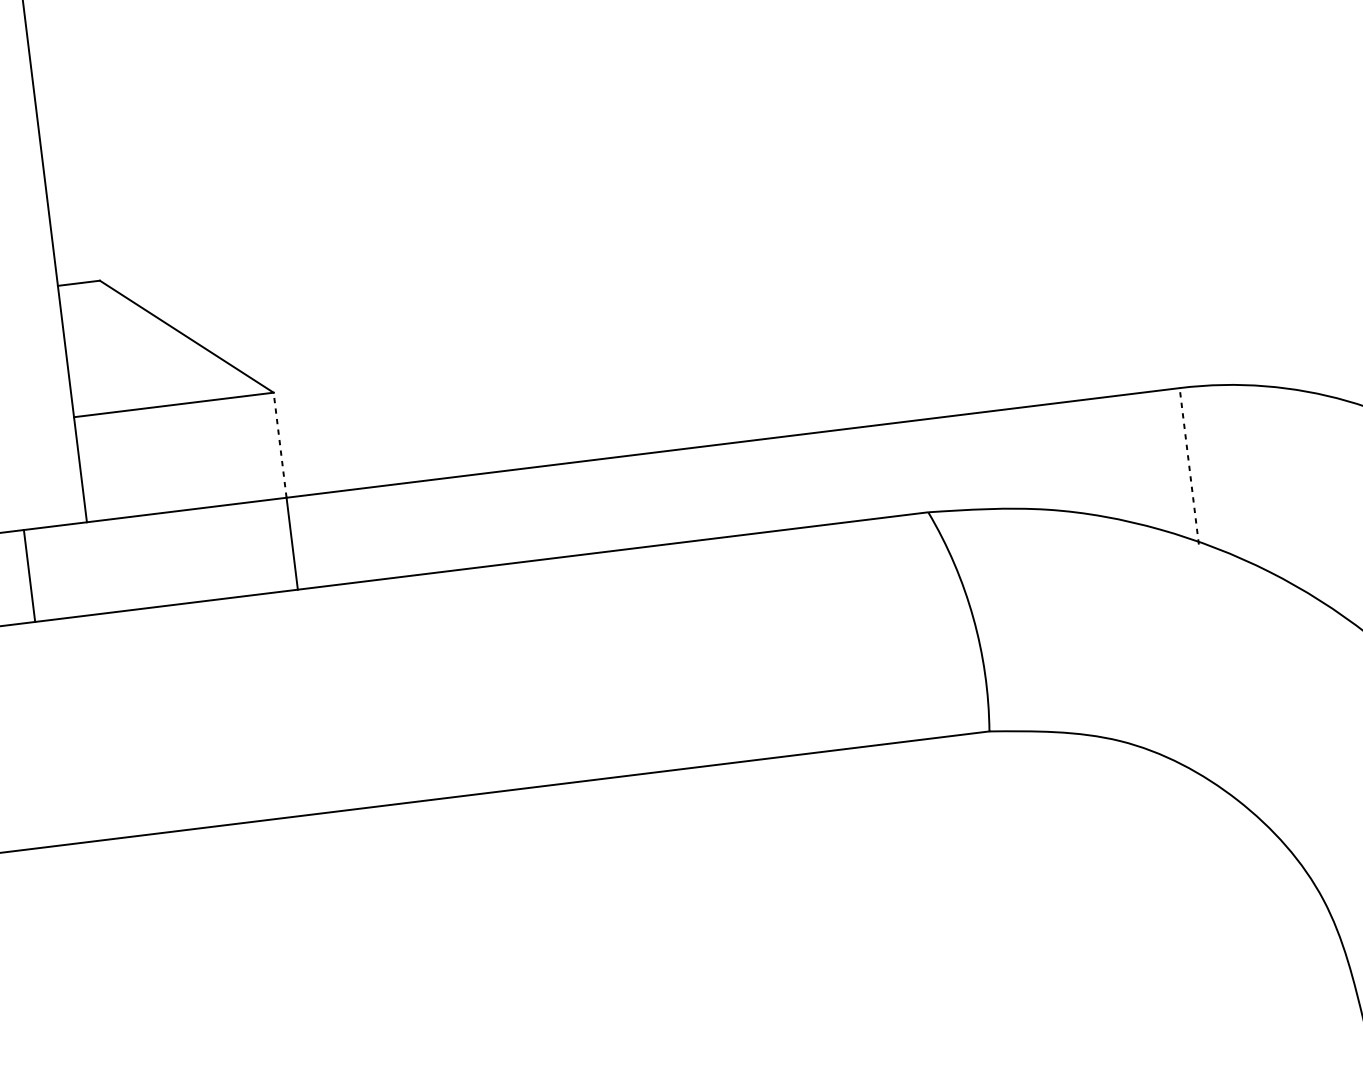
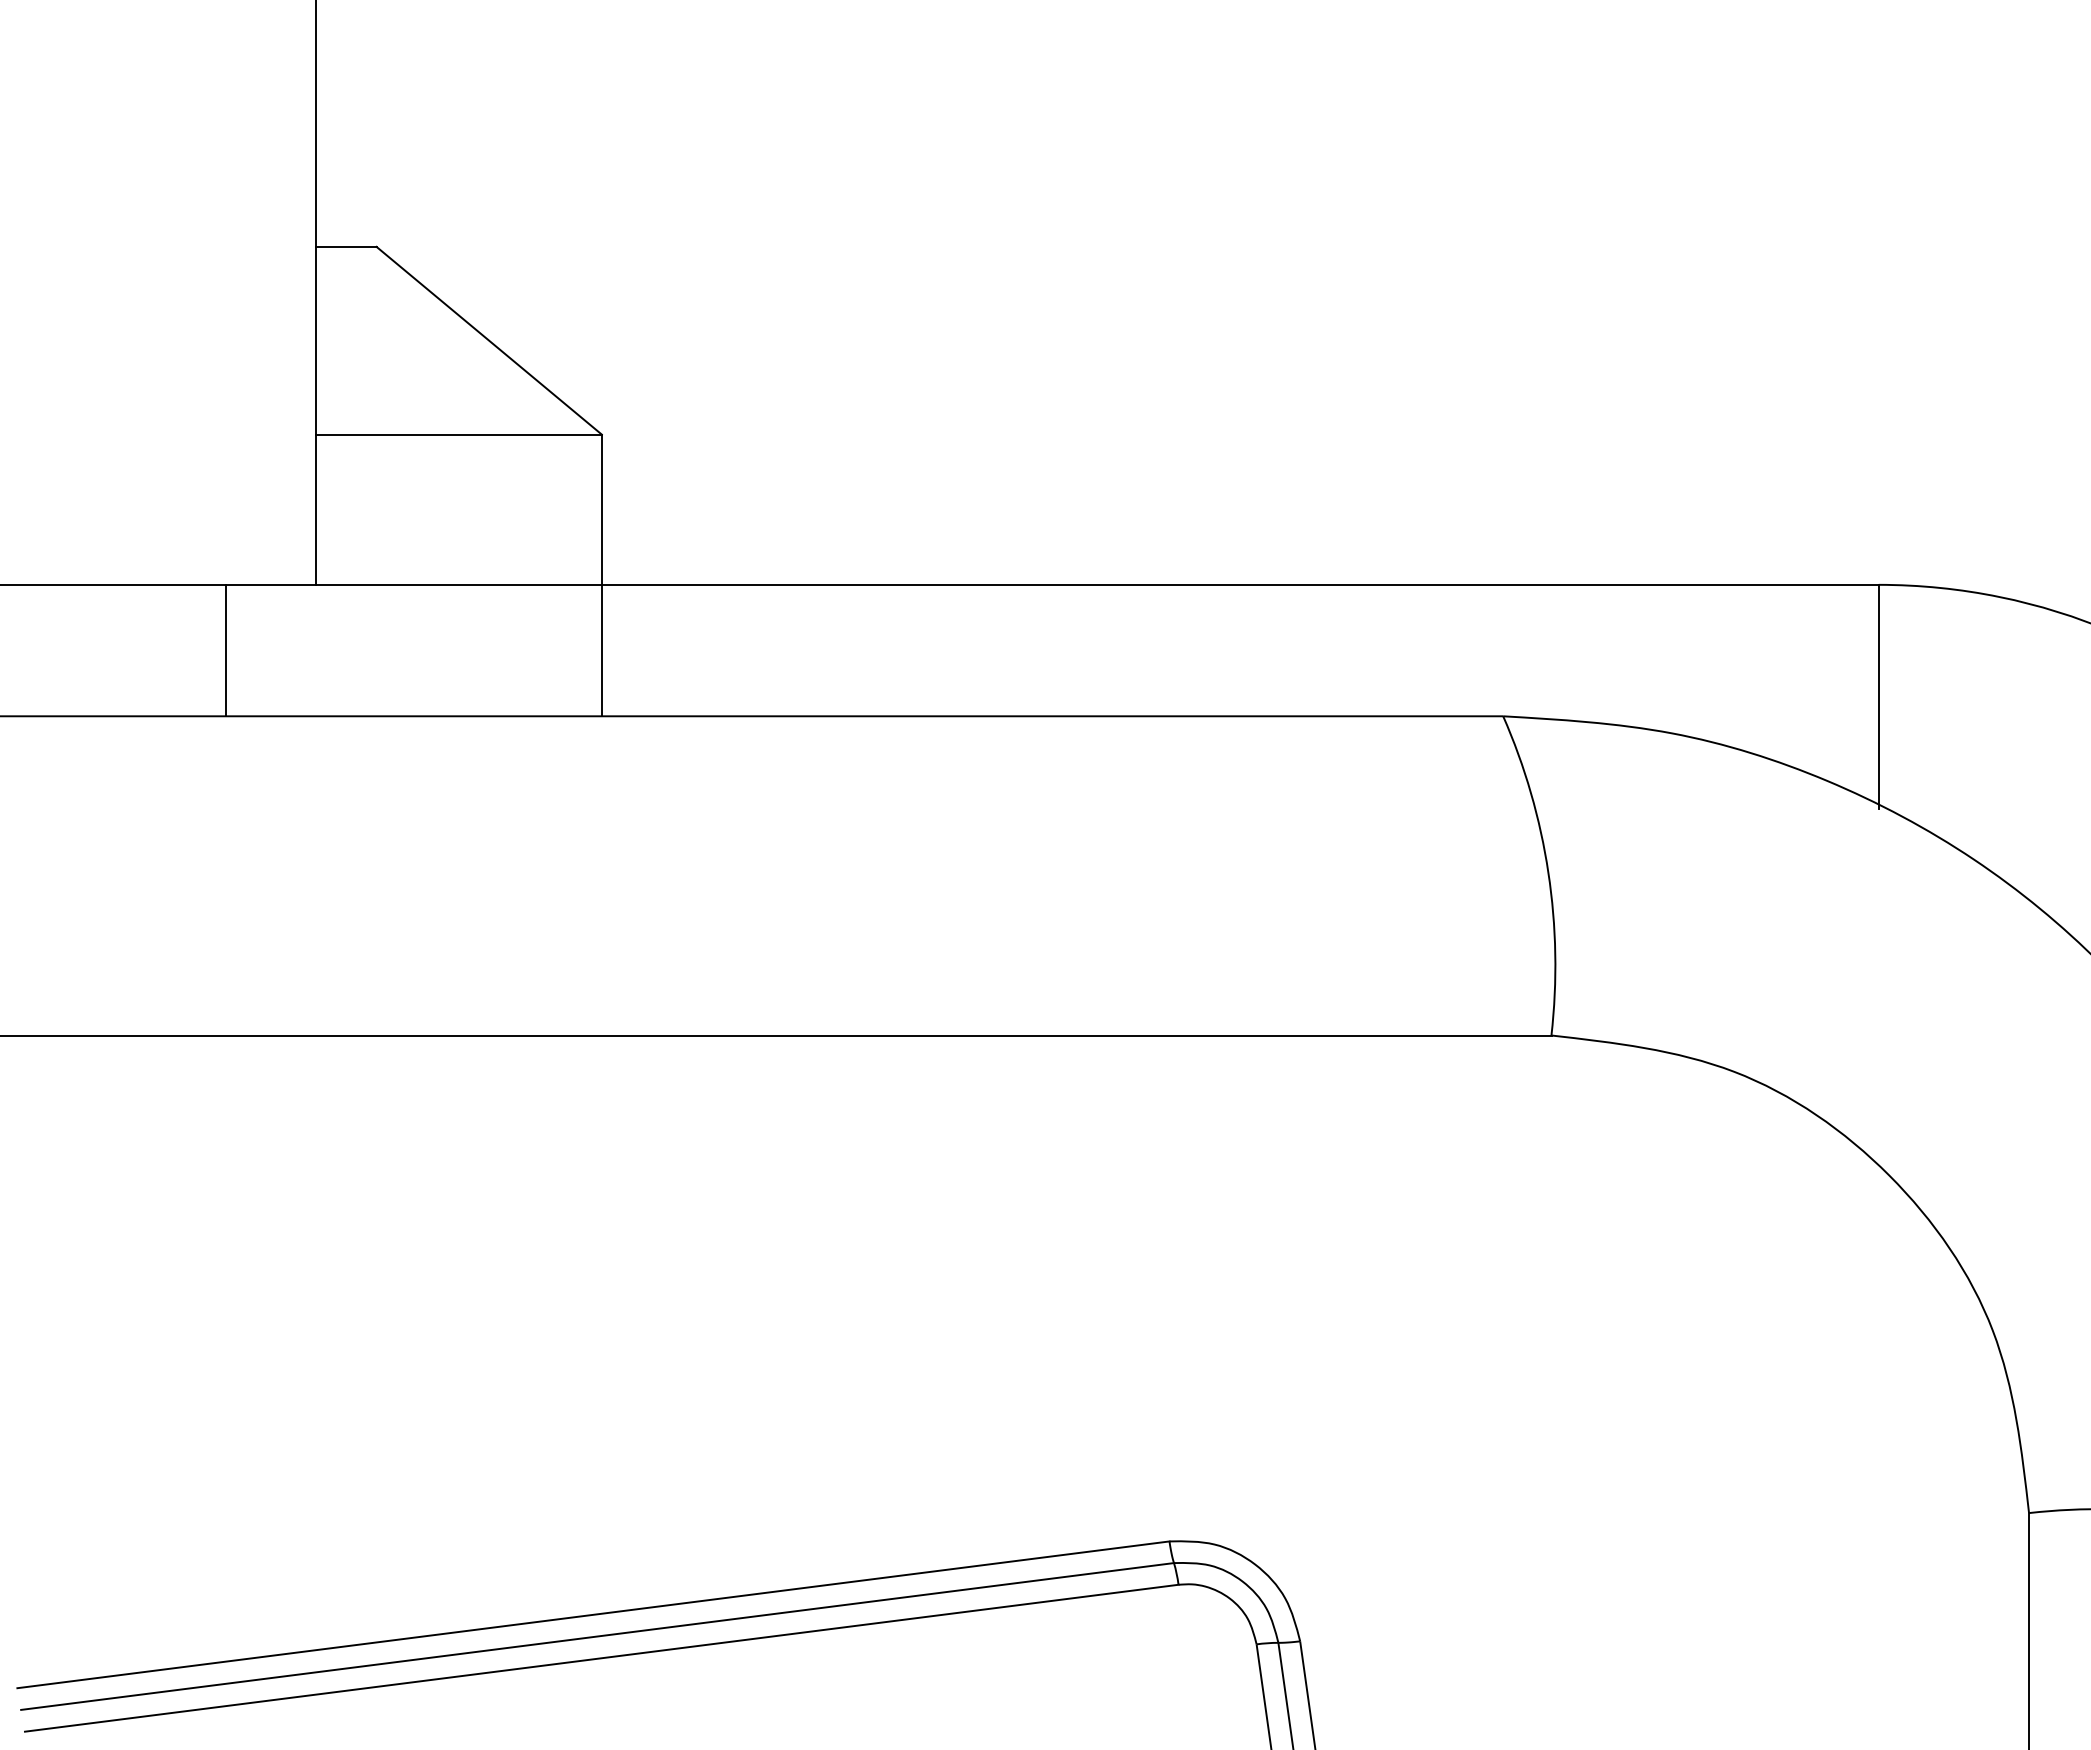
line: (279, 445) -> (601, 509), dashed -> solid
line: (1189, 466) -> (1878, 696), dashed -> solid

